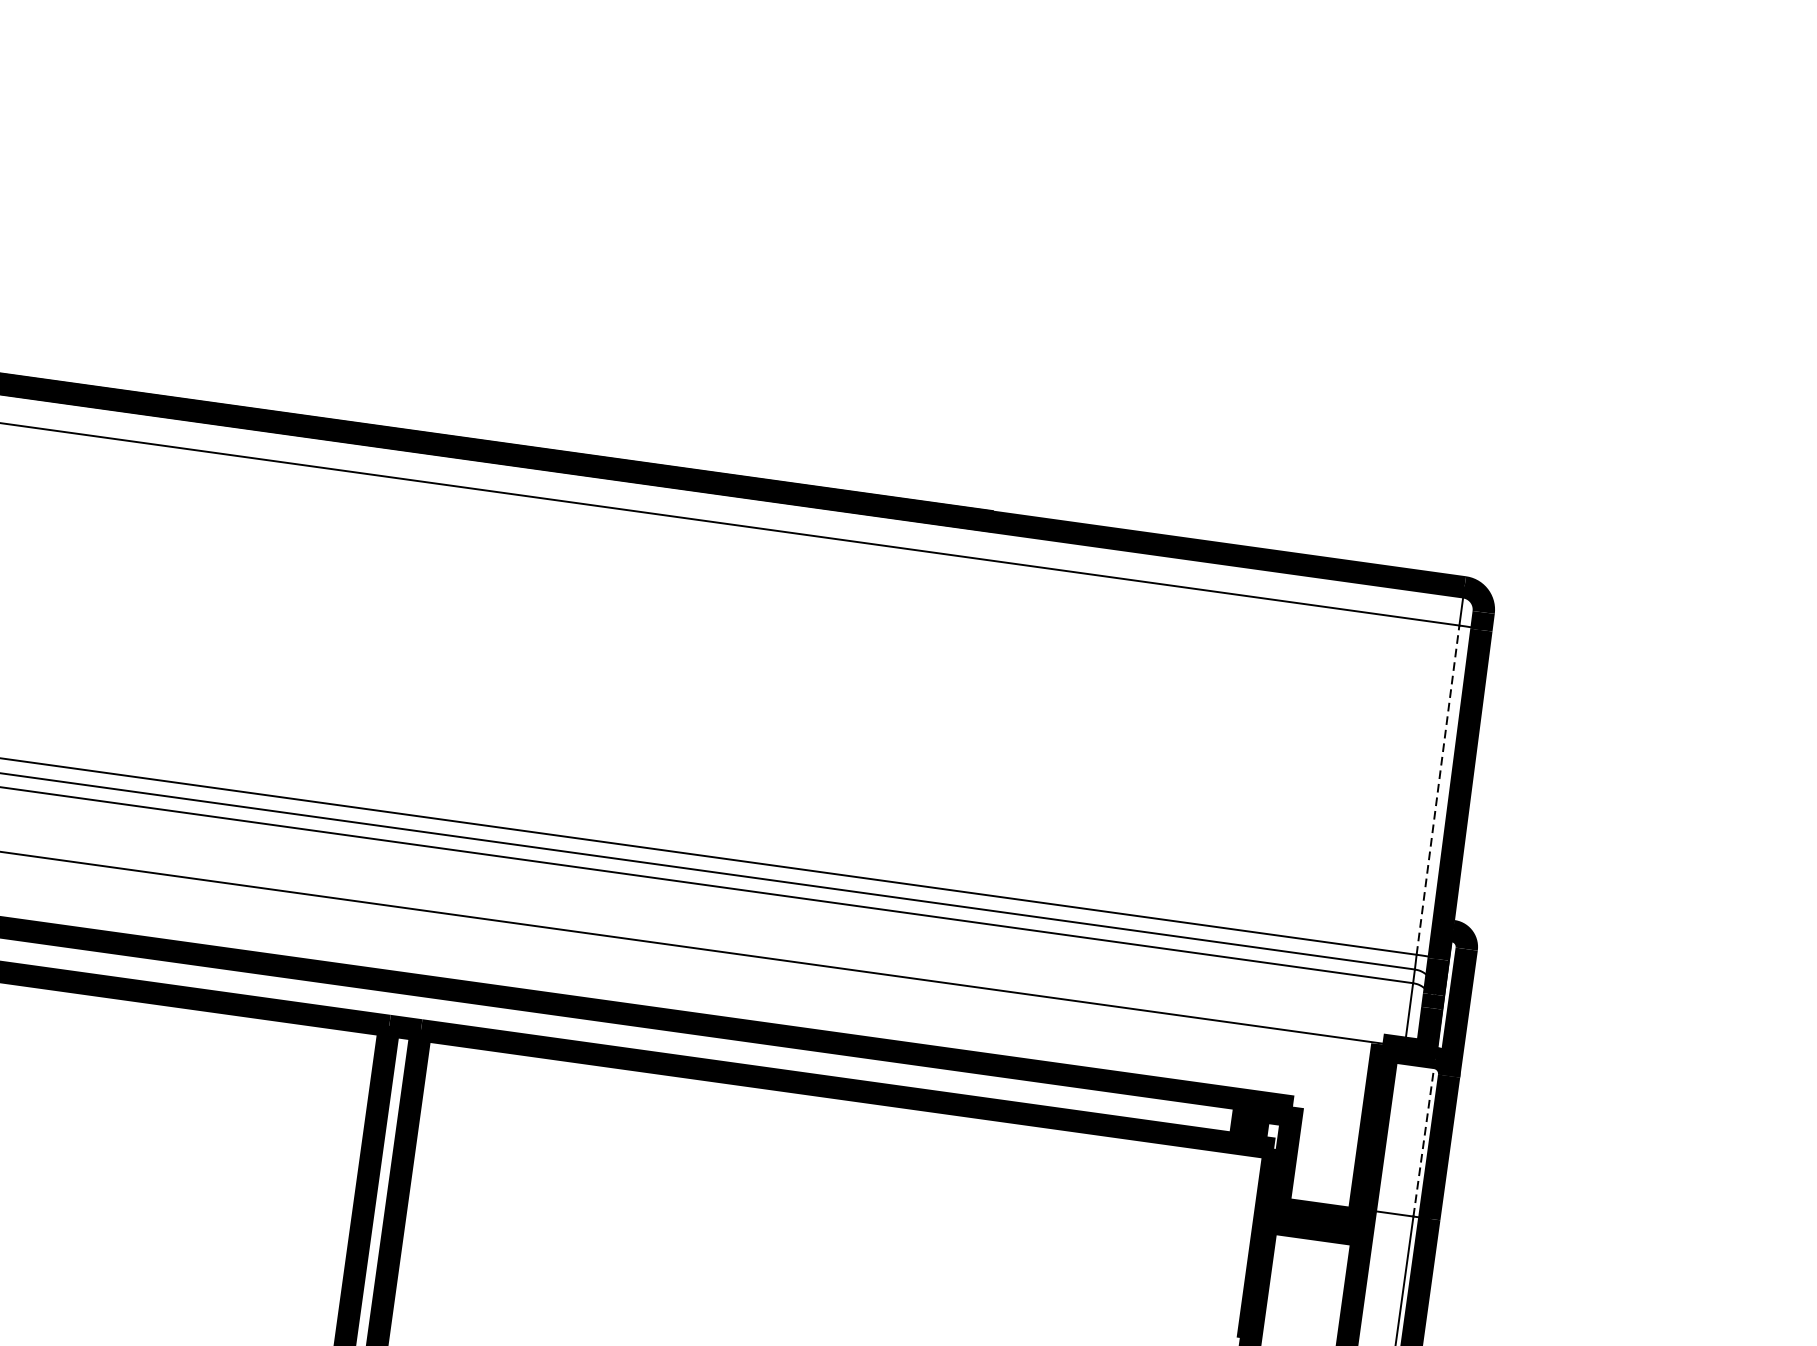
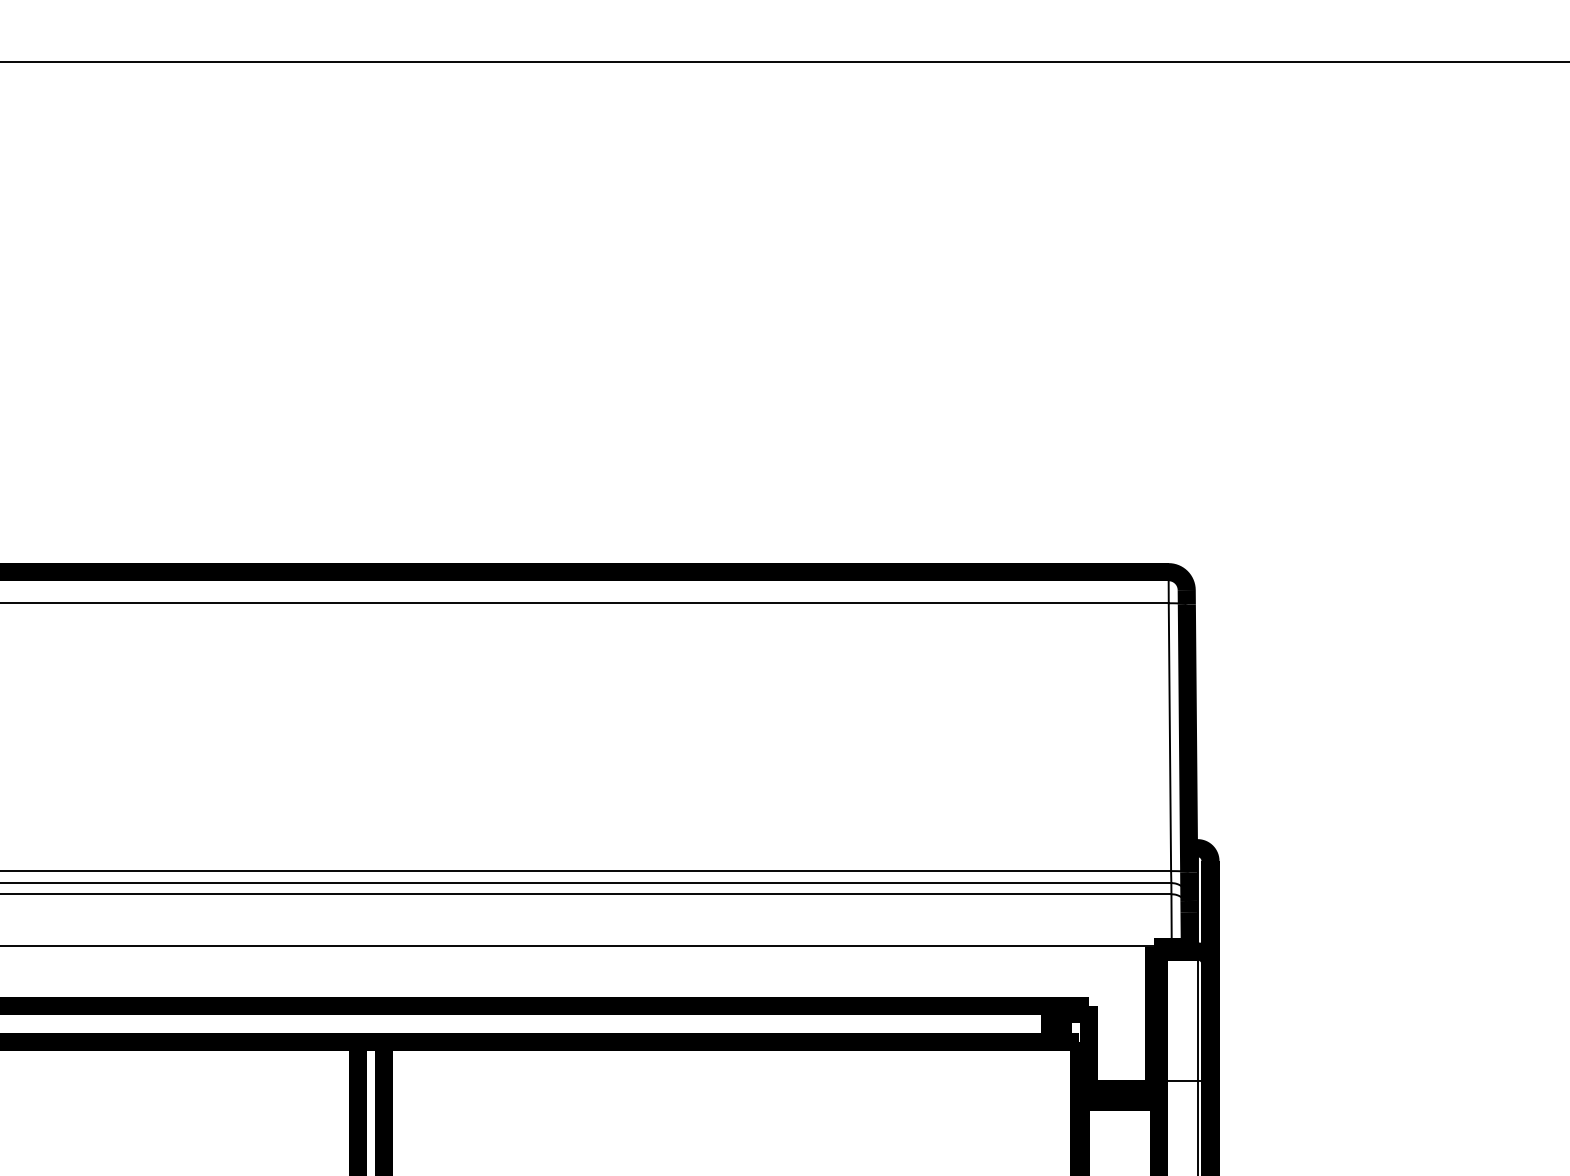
line: (1437, 790) -> (1169, 737), dashed -> solid
line: (1424, 1137) -> (1197, 1016), dashed -> solid

